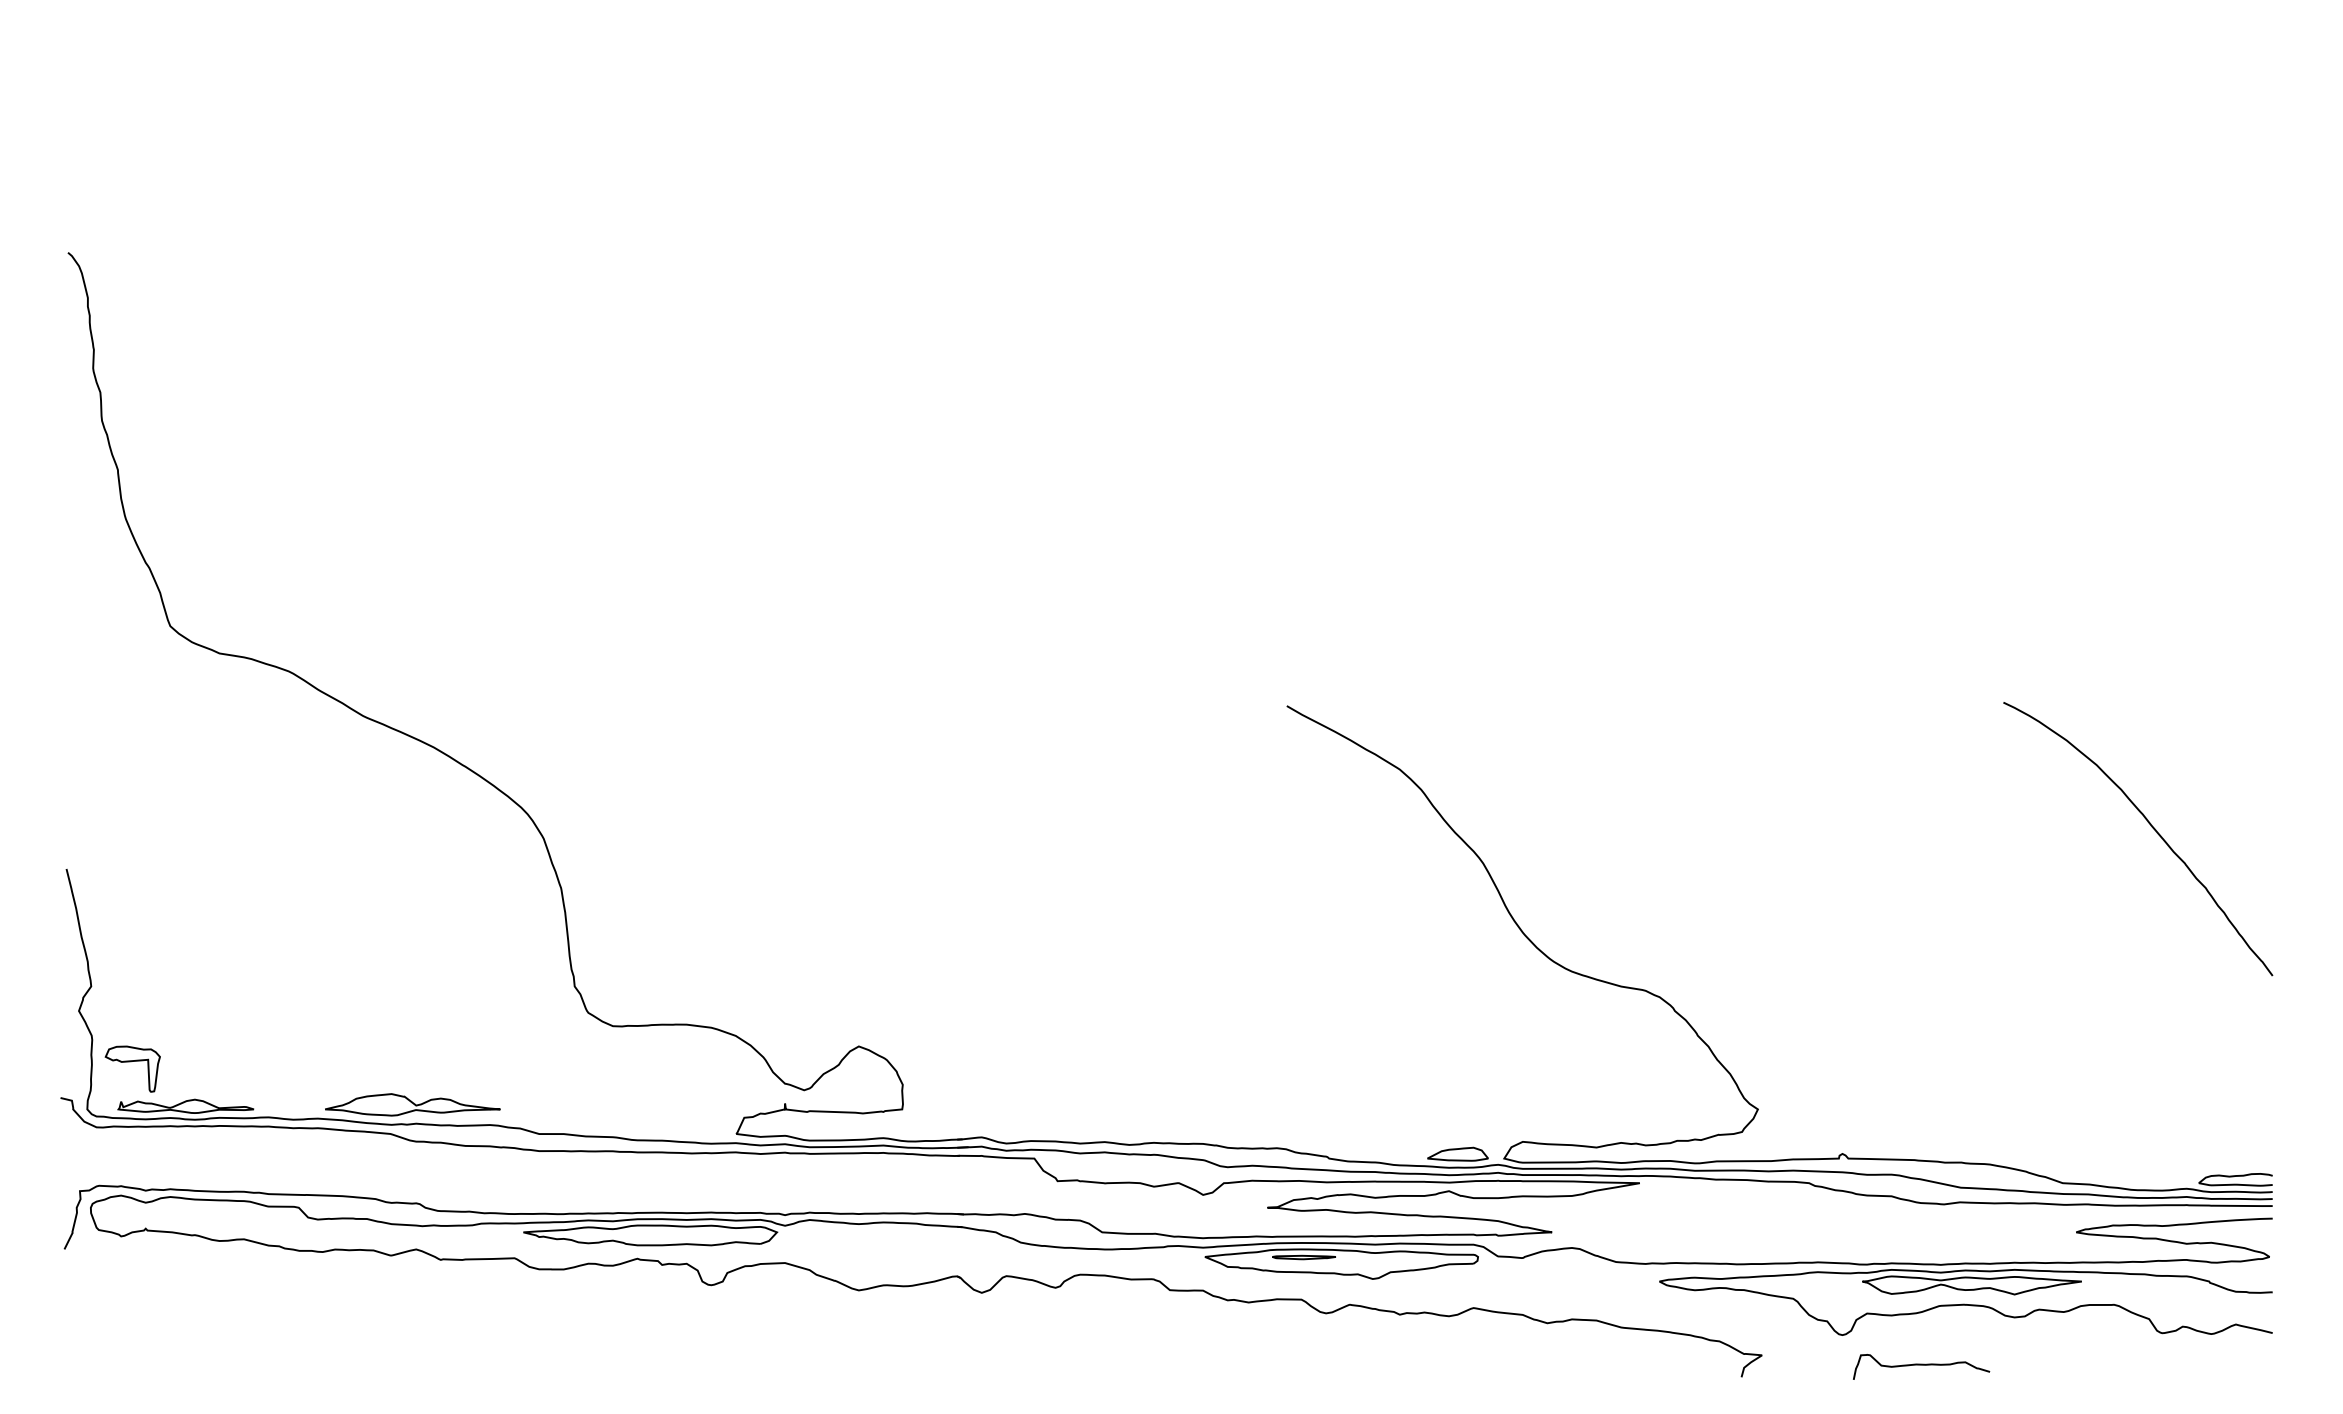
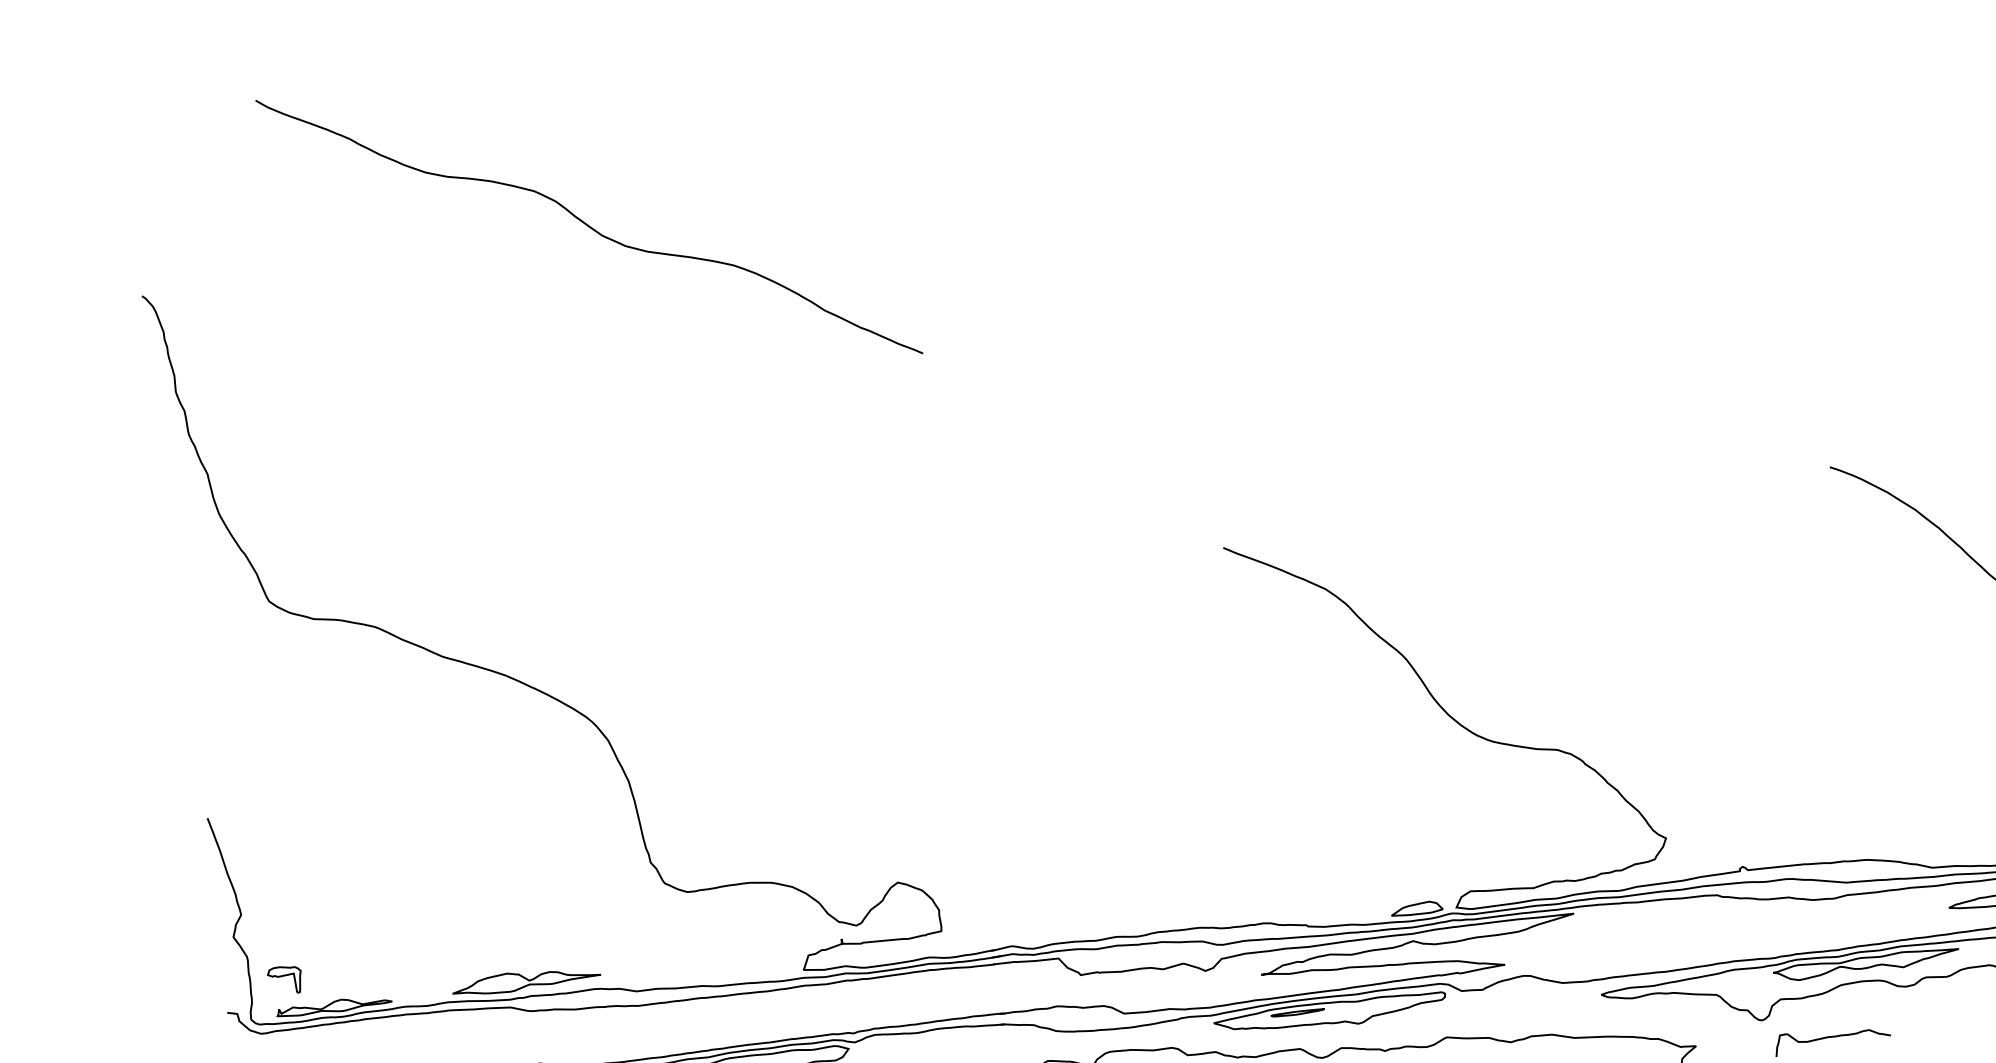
curve: (598, 238) -> (589, 226), added
part: (132, 1068) -> (285, 980), size x0.71

